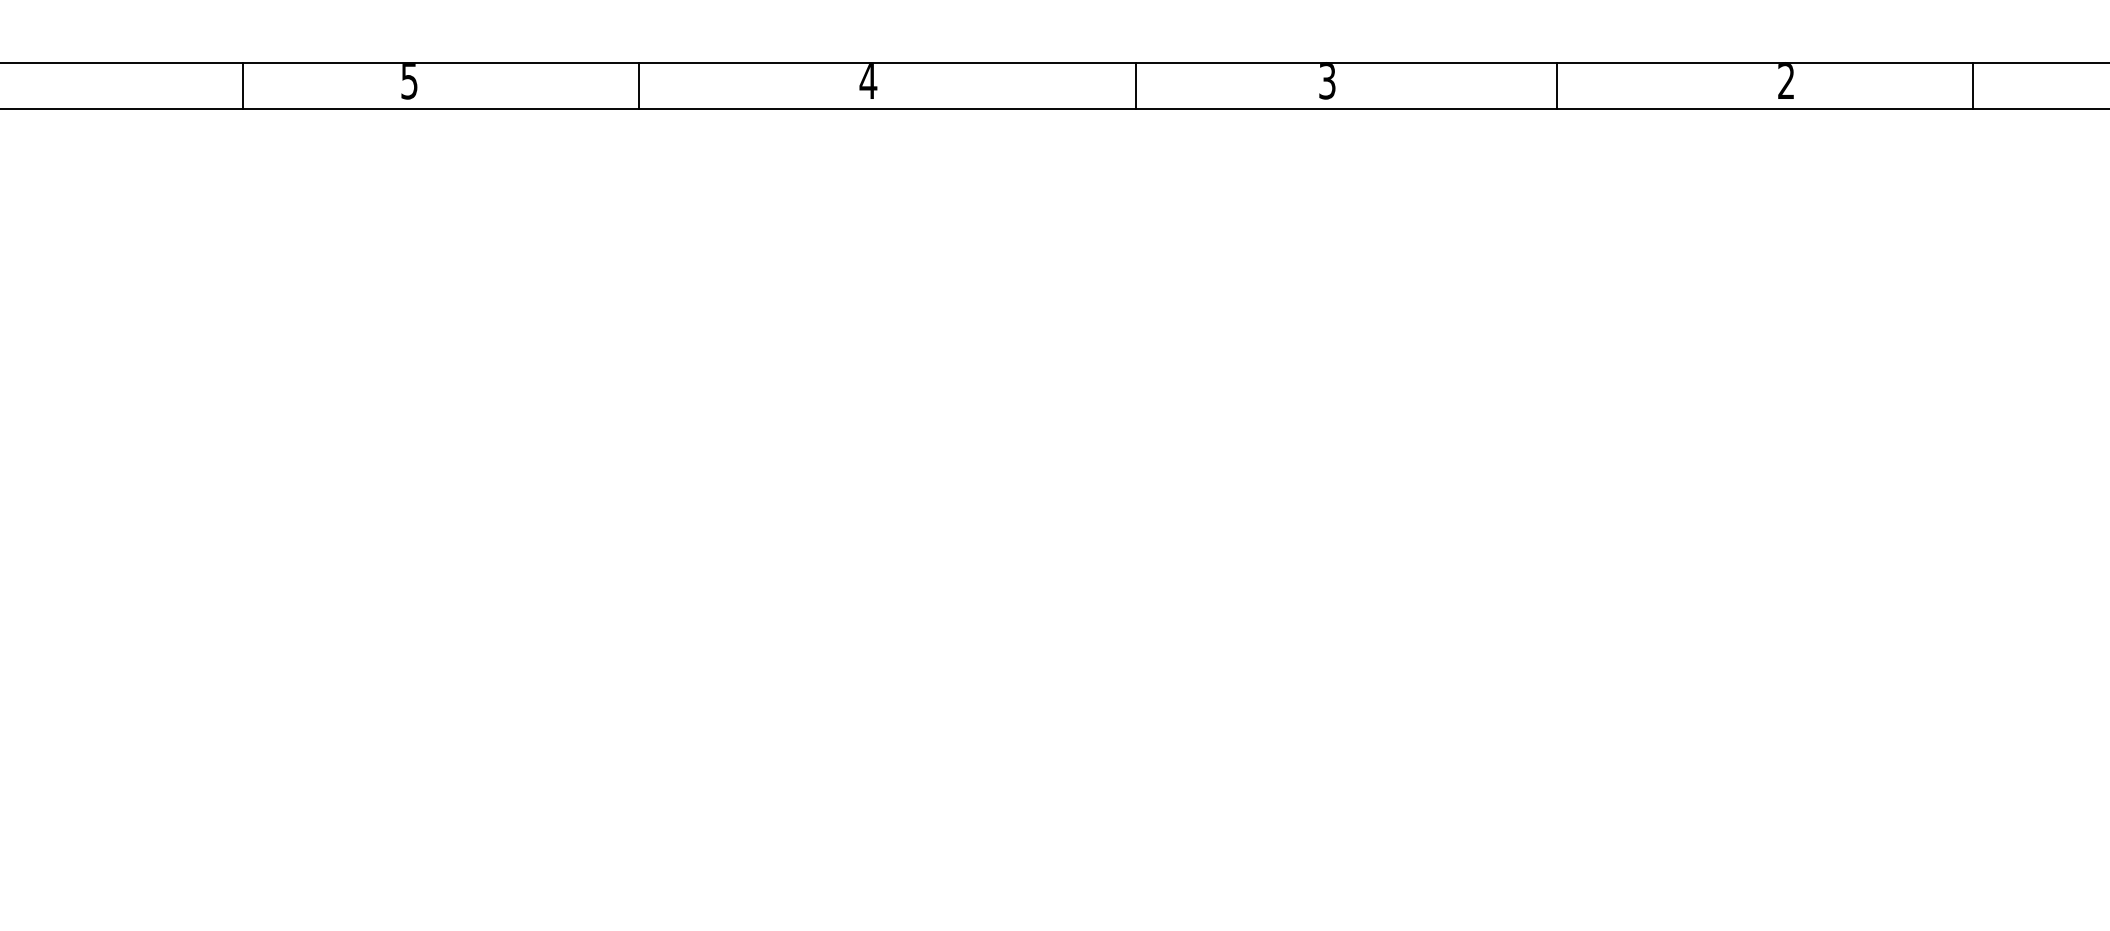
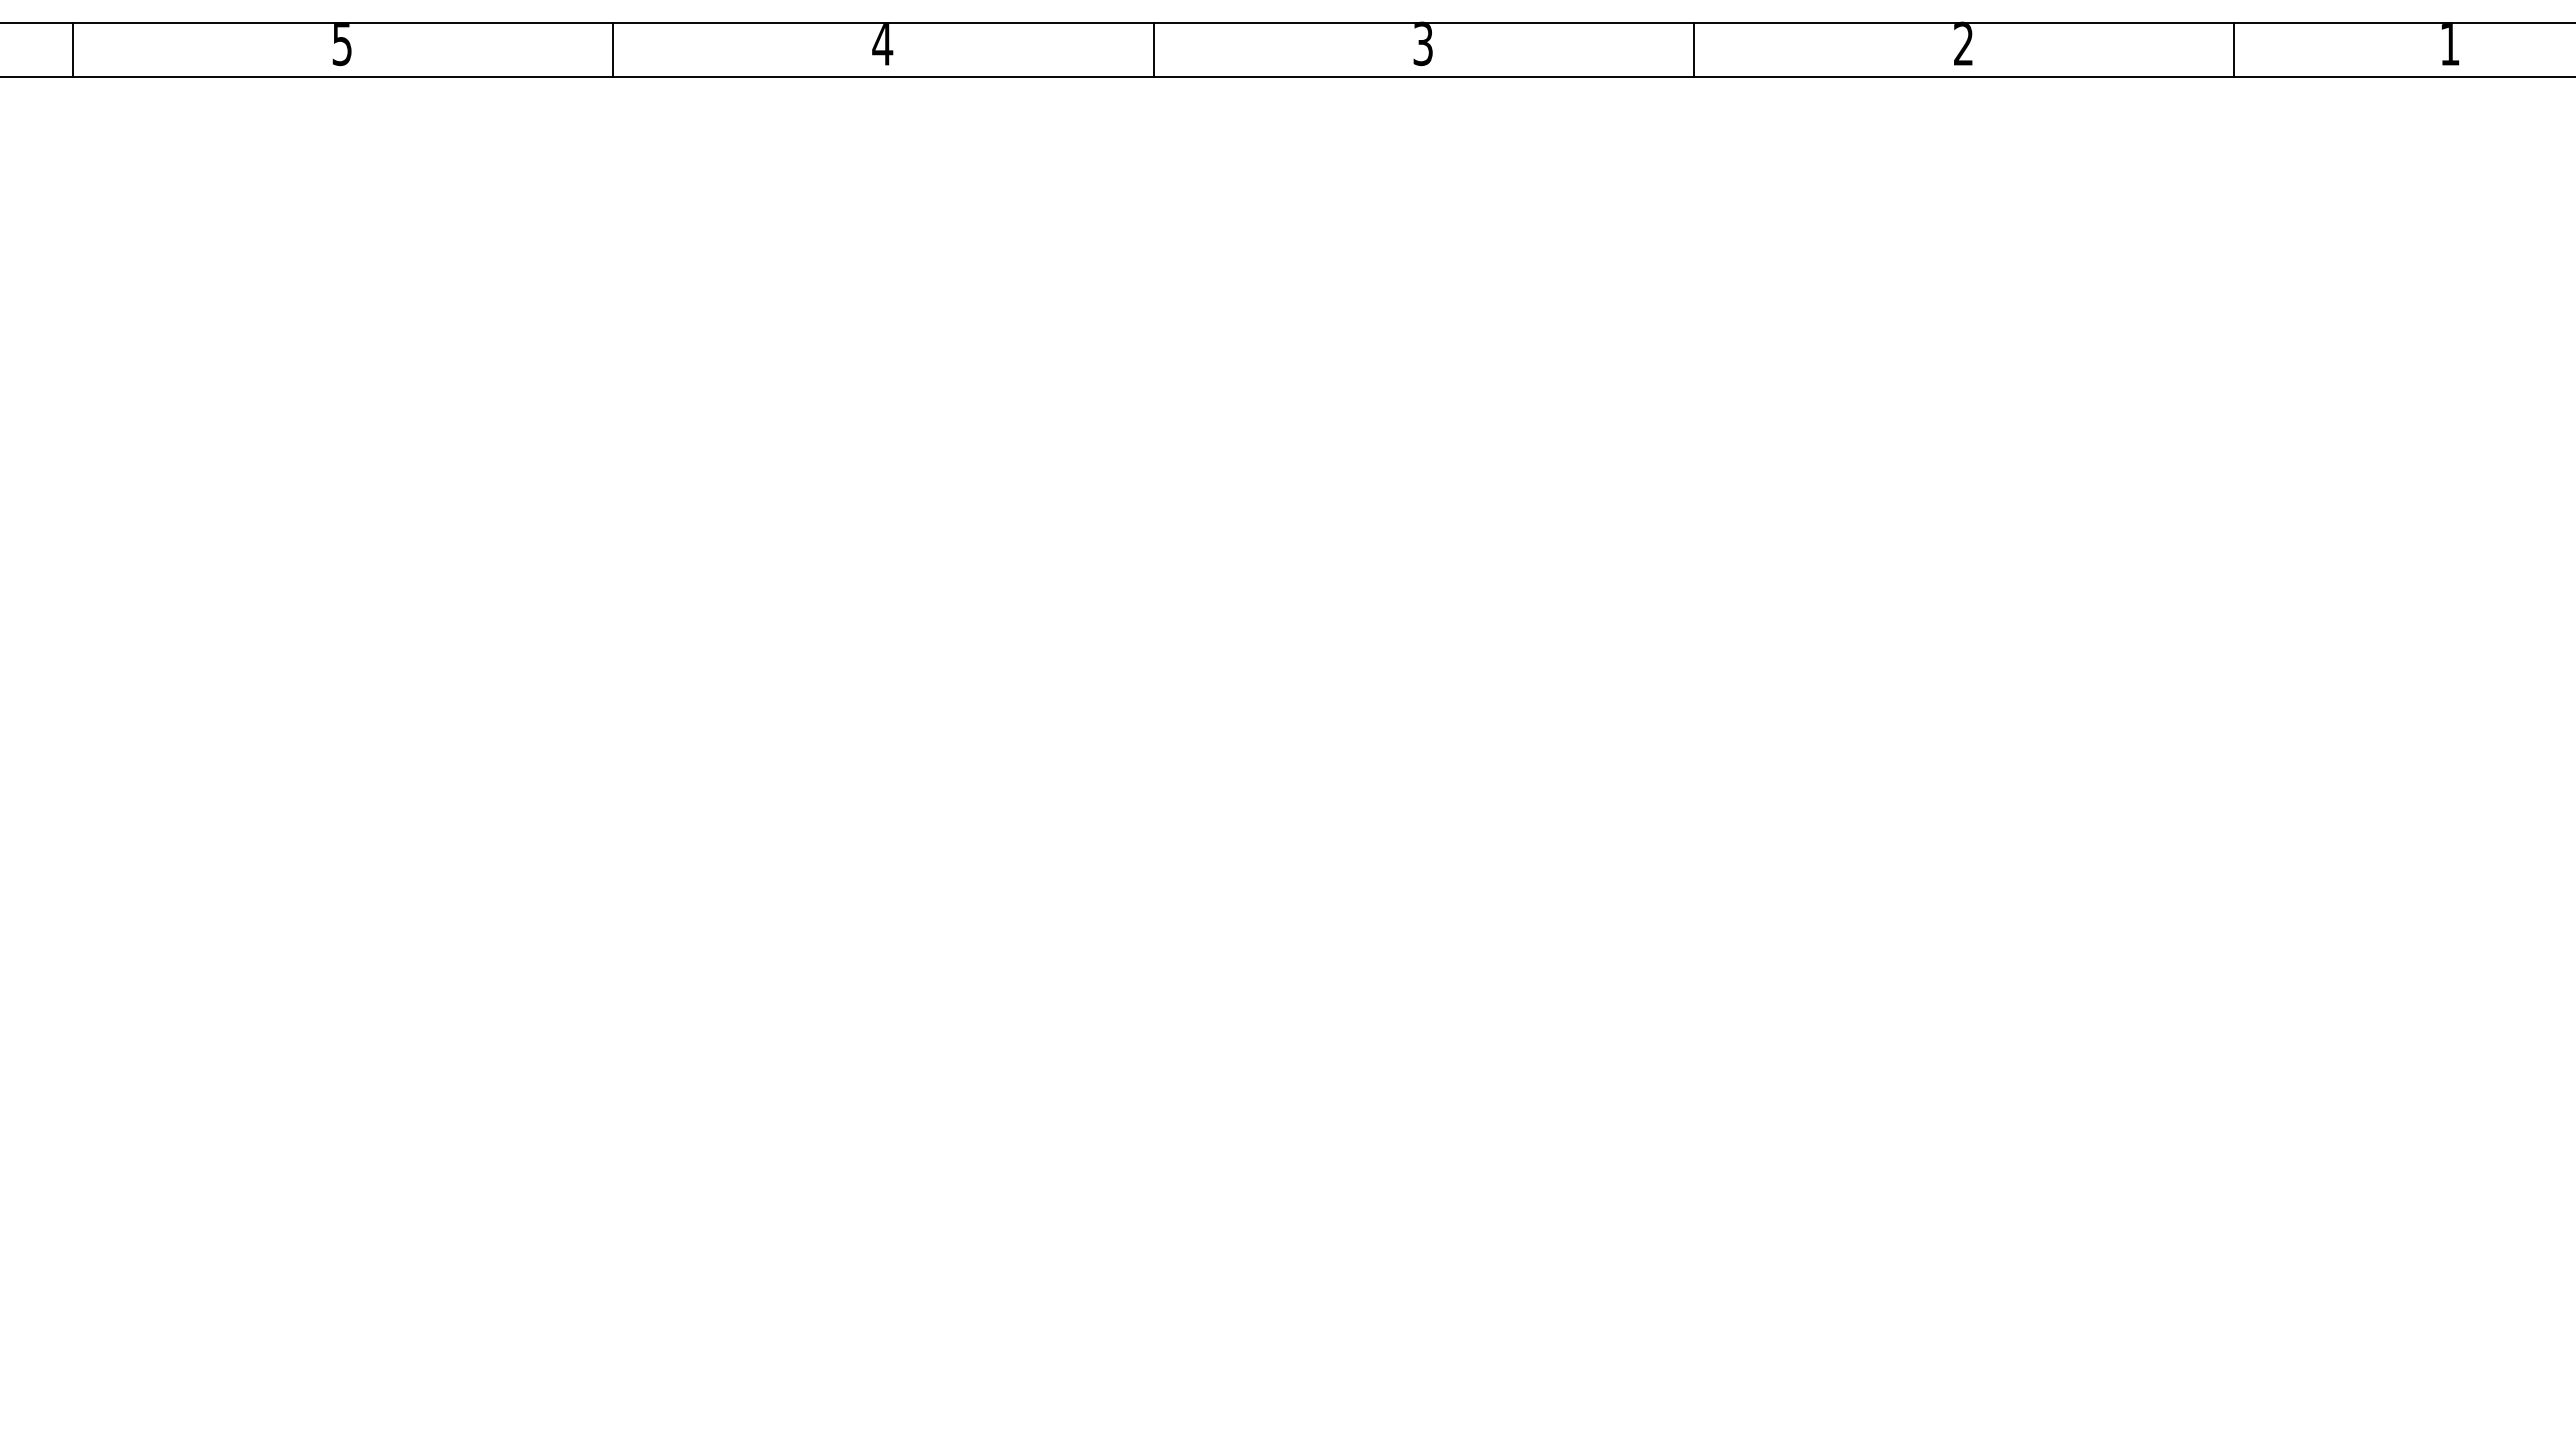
line: (243, 86) -> (72, 50), moved
line: (1135, 86) -> (1153, 50), moved
line: (1973, 86) -> (2234, 50), moved

